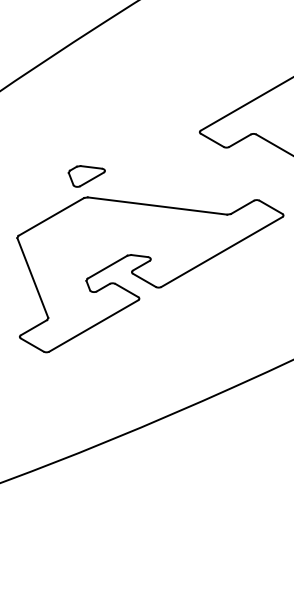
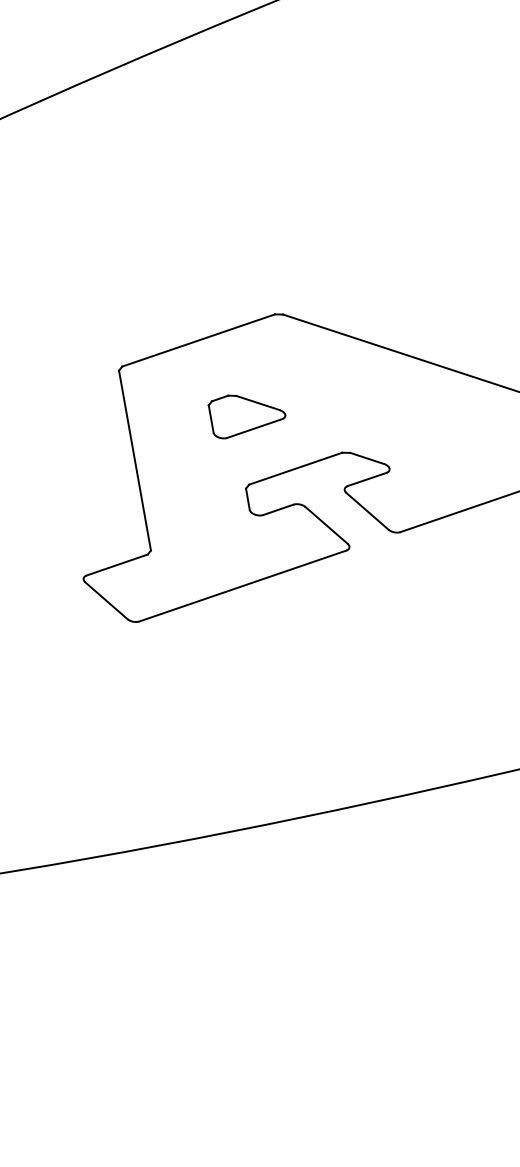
part: (86, 176) -> (244, 420), moved

